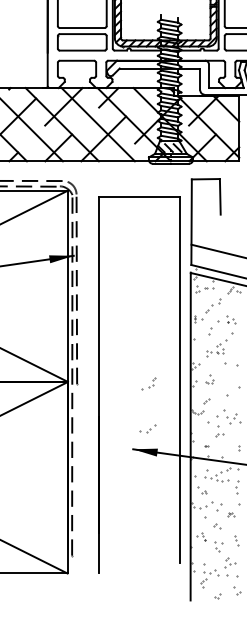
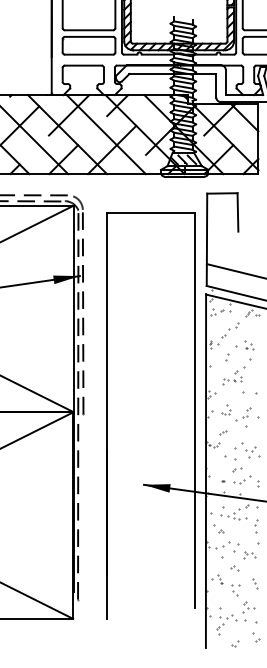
part: (149, 384) -> (243, 414), moved
part: (148, 428) -> (242, 479), moved
part: (231, 514) -> (249, 555), size x1.67

